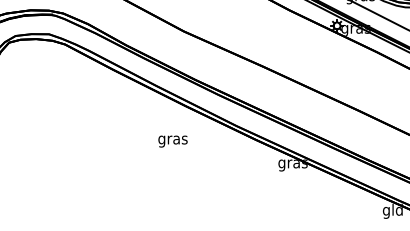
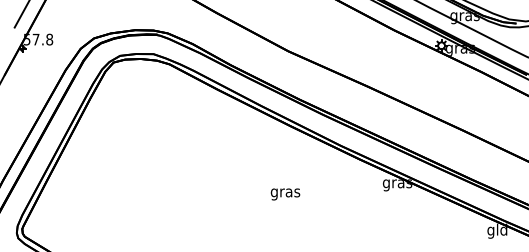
text: (173, 141) -> (285, 194), moved

